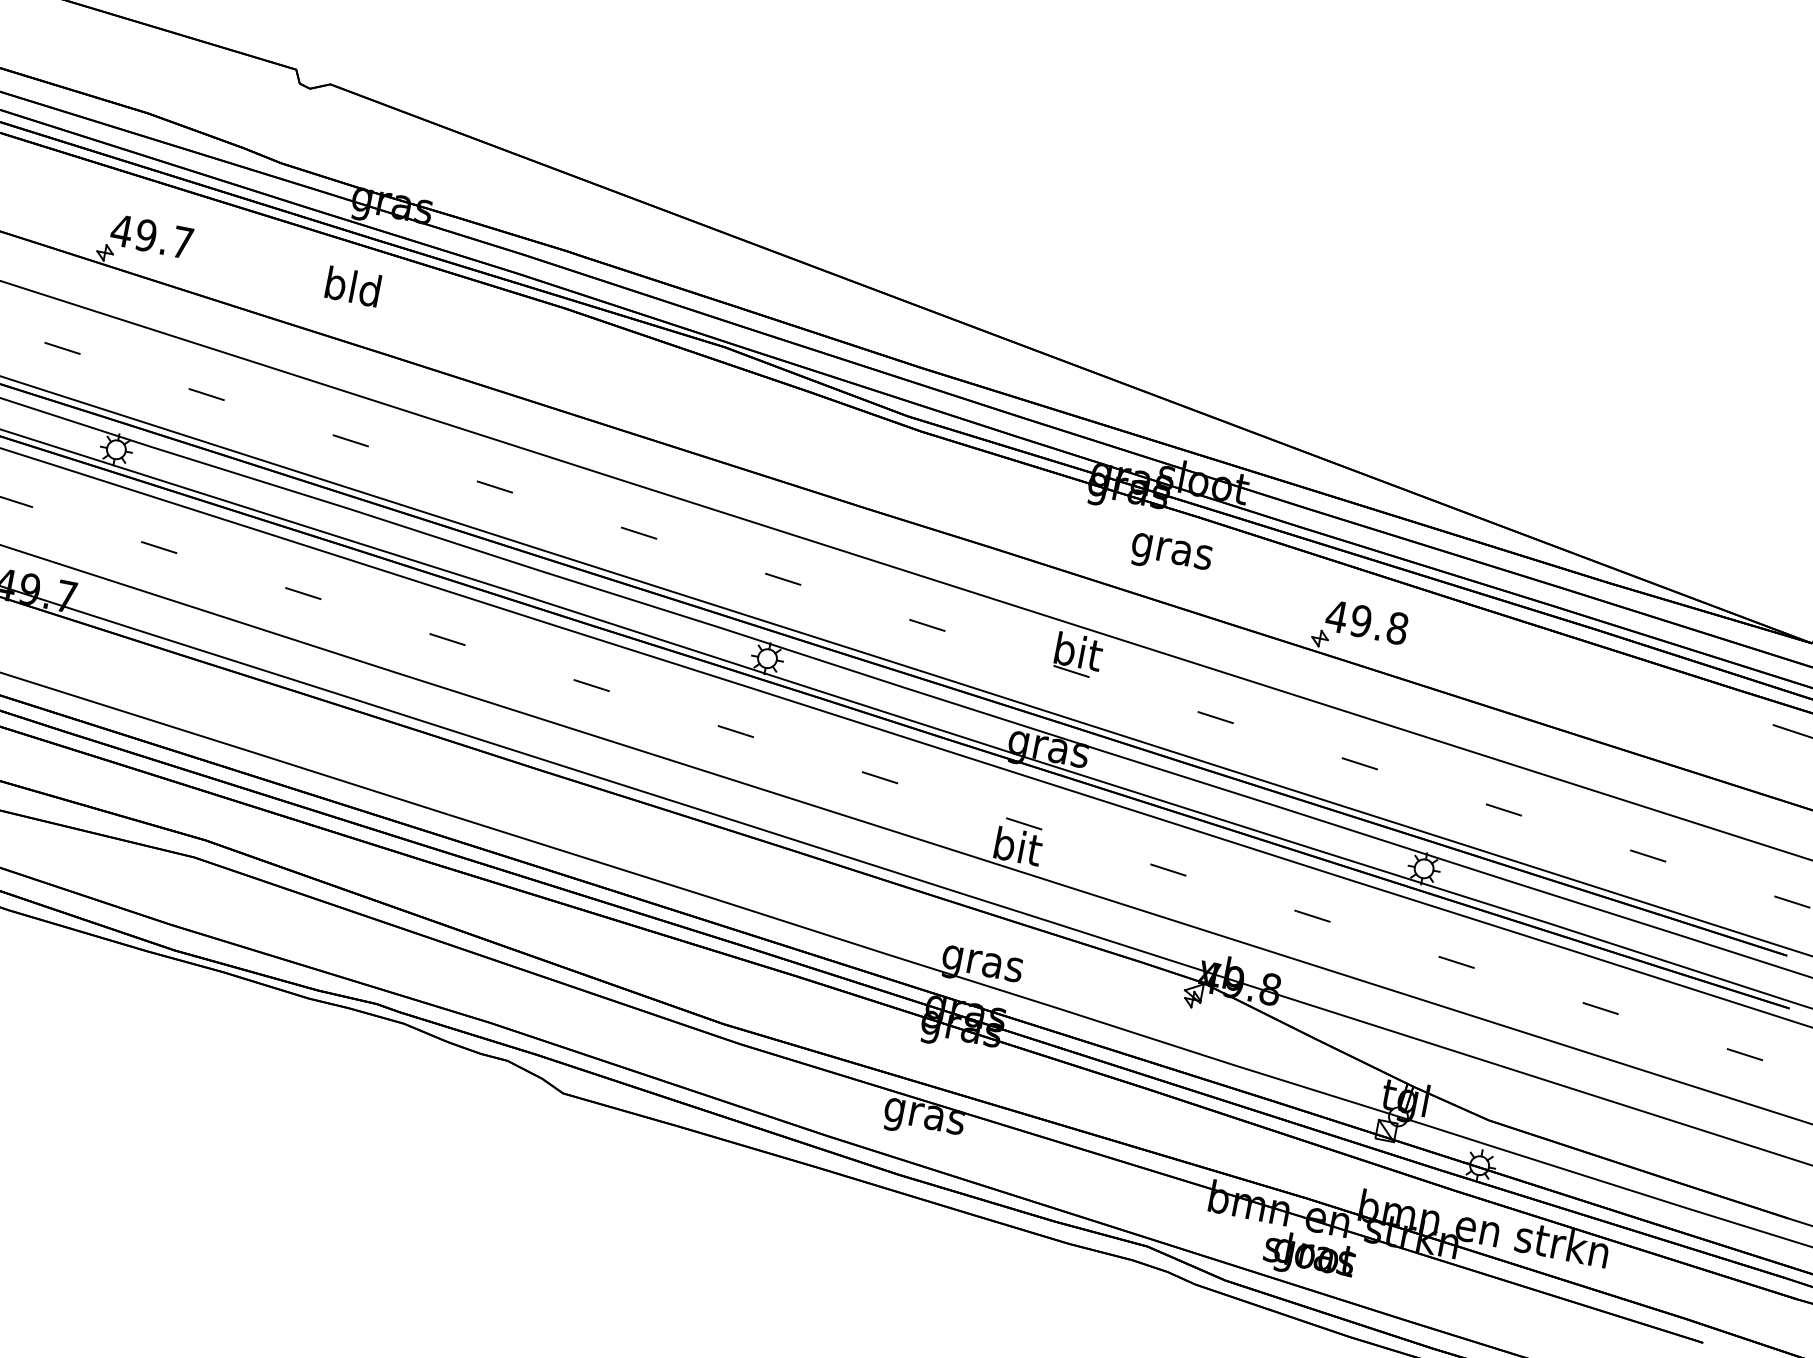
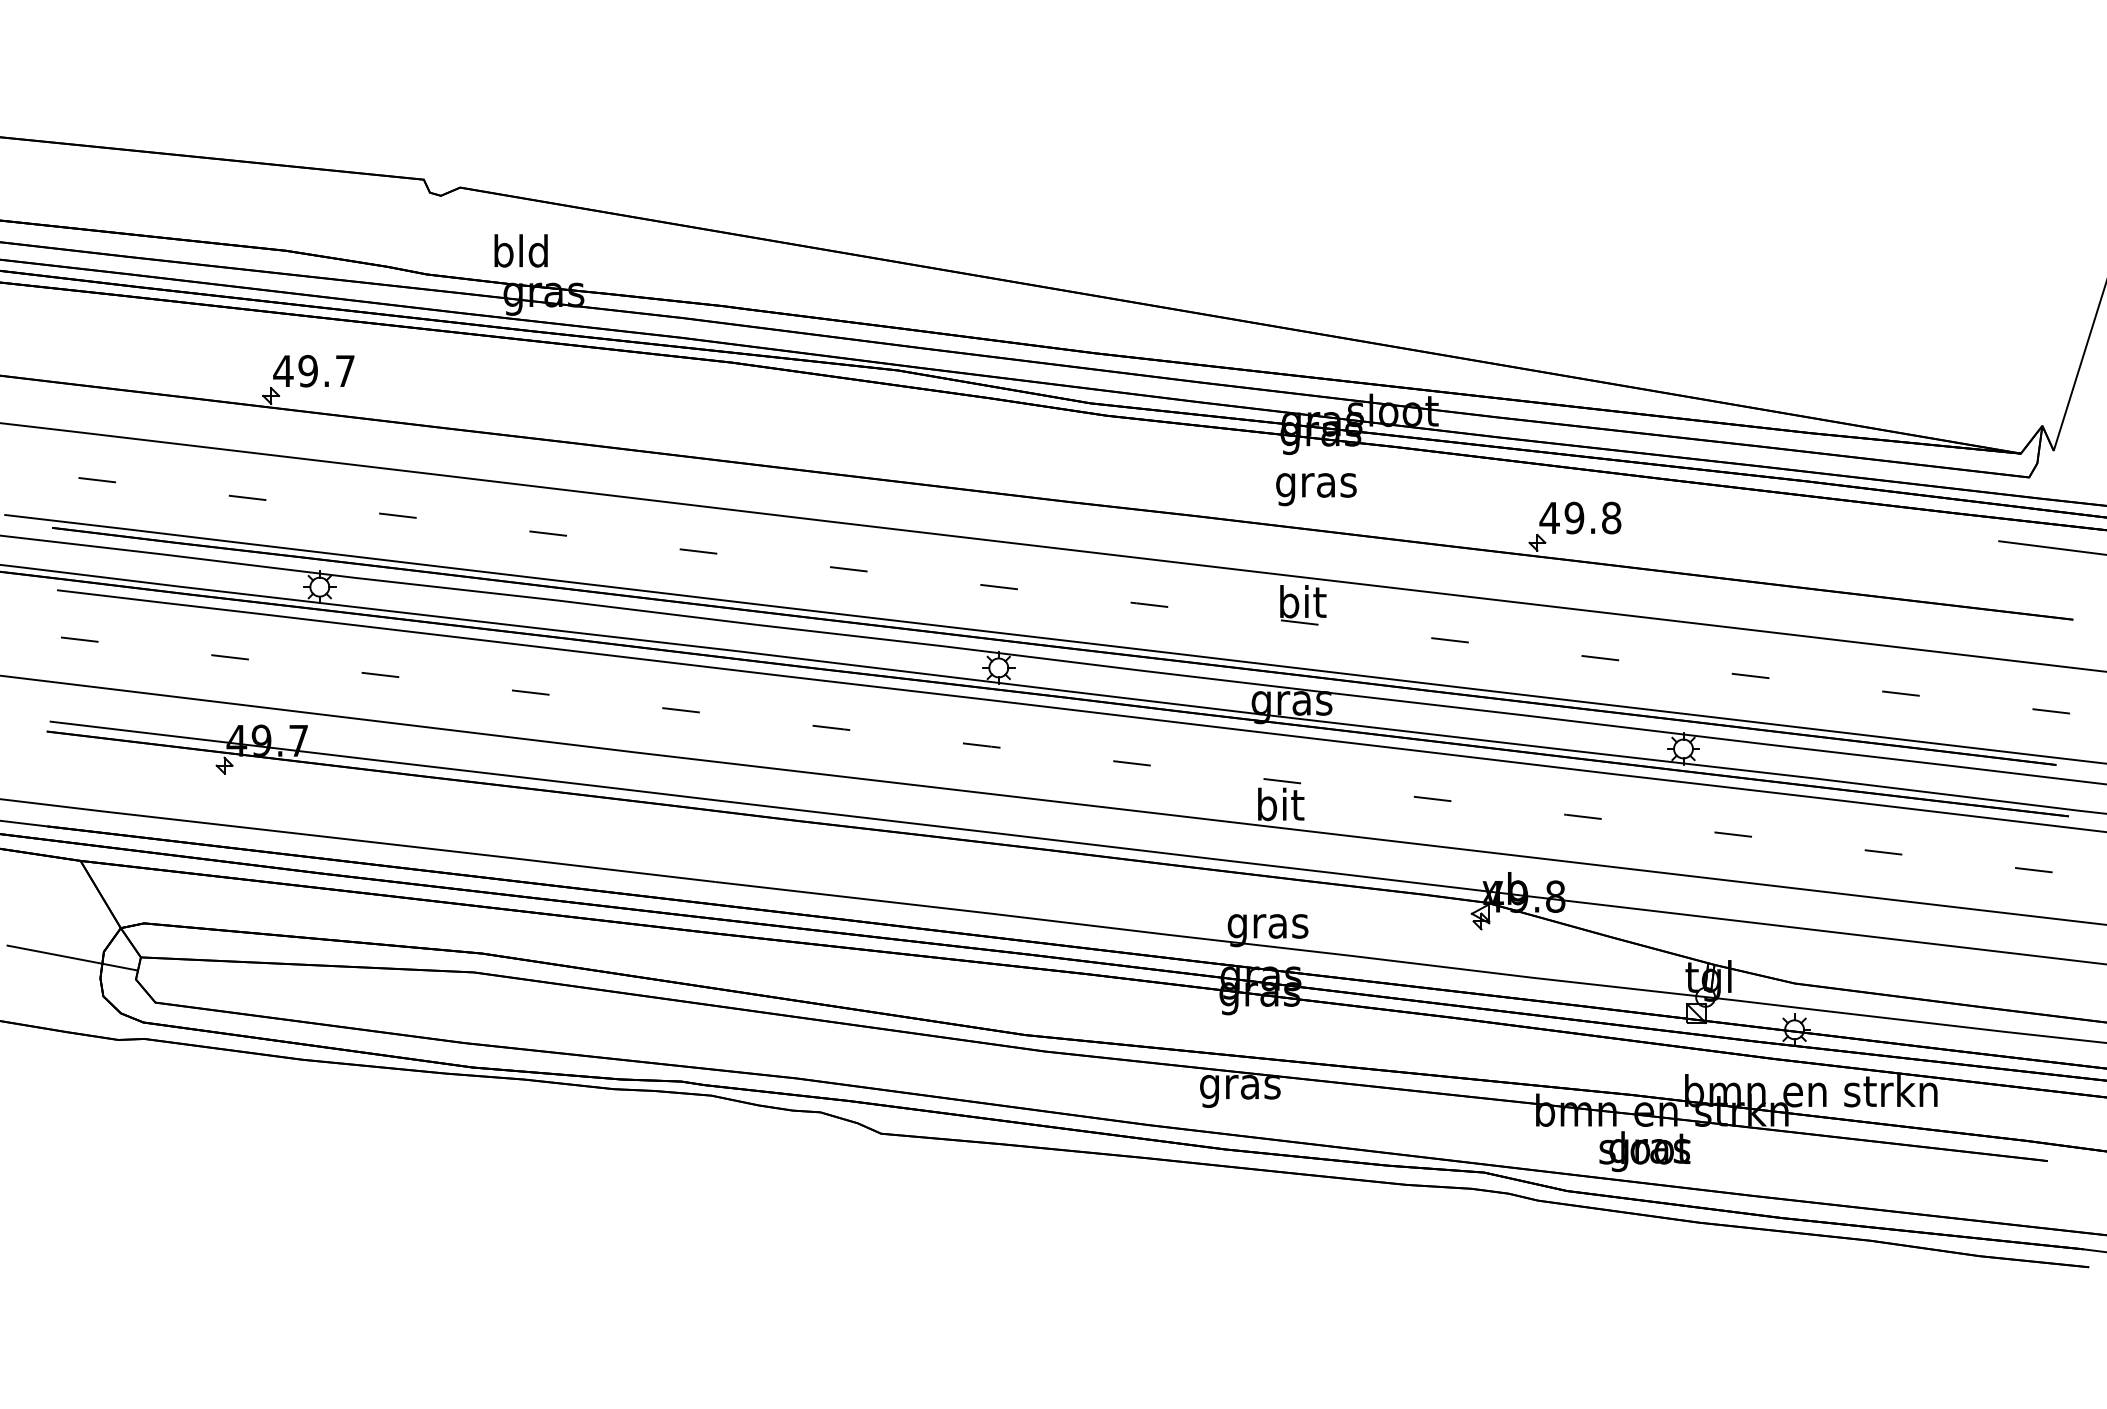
text: (352, 286) -> (520, 250), moved
text: (1171, 555) -> (1316, 489), moved

